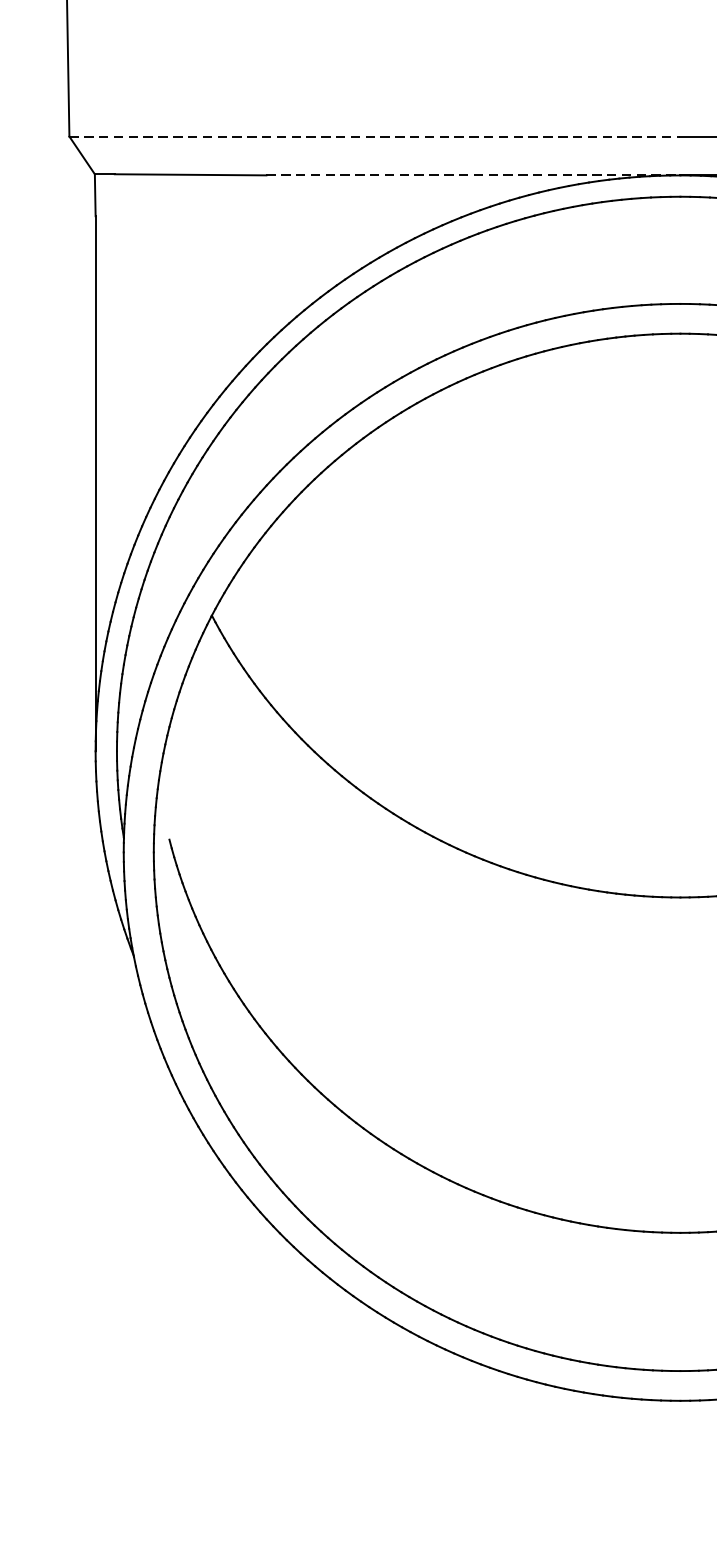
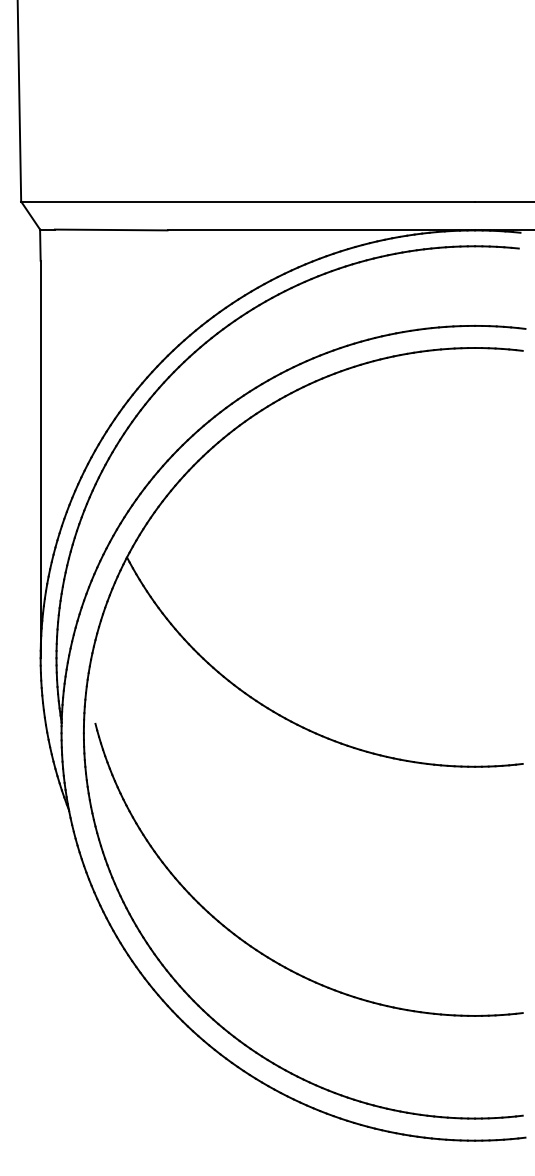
line: (375, 136) -> (248, 201), dashed -> solid
line: (473, 175) -> (321, 230), dashed -> solid

